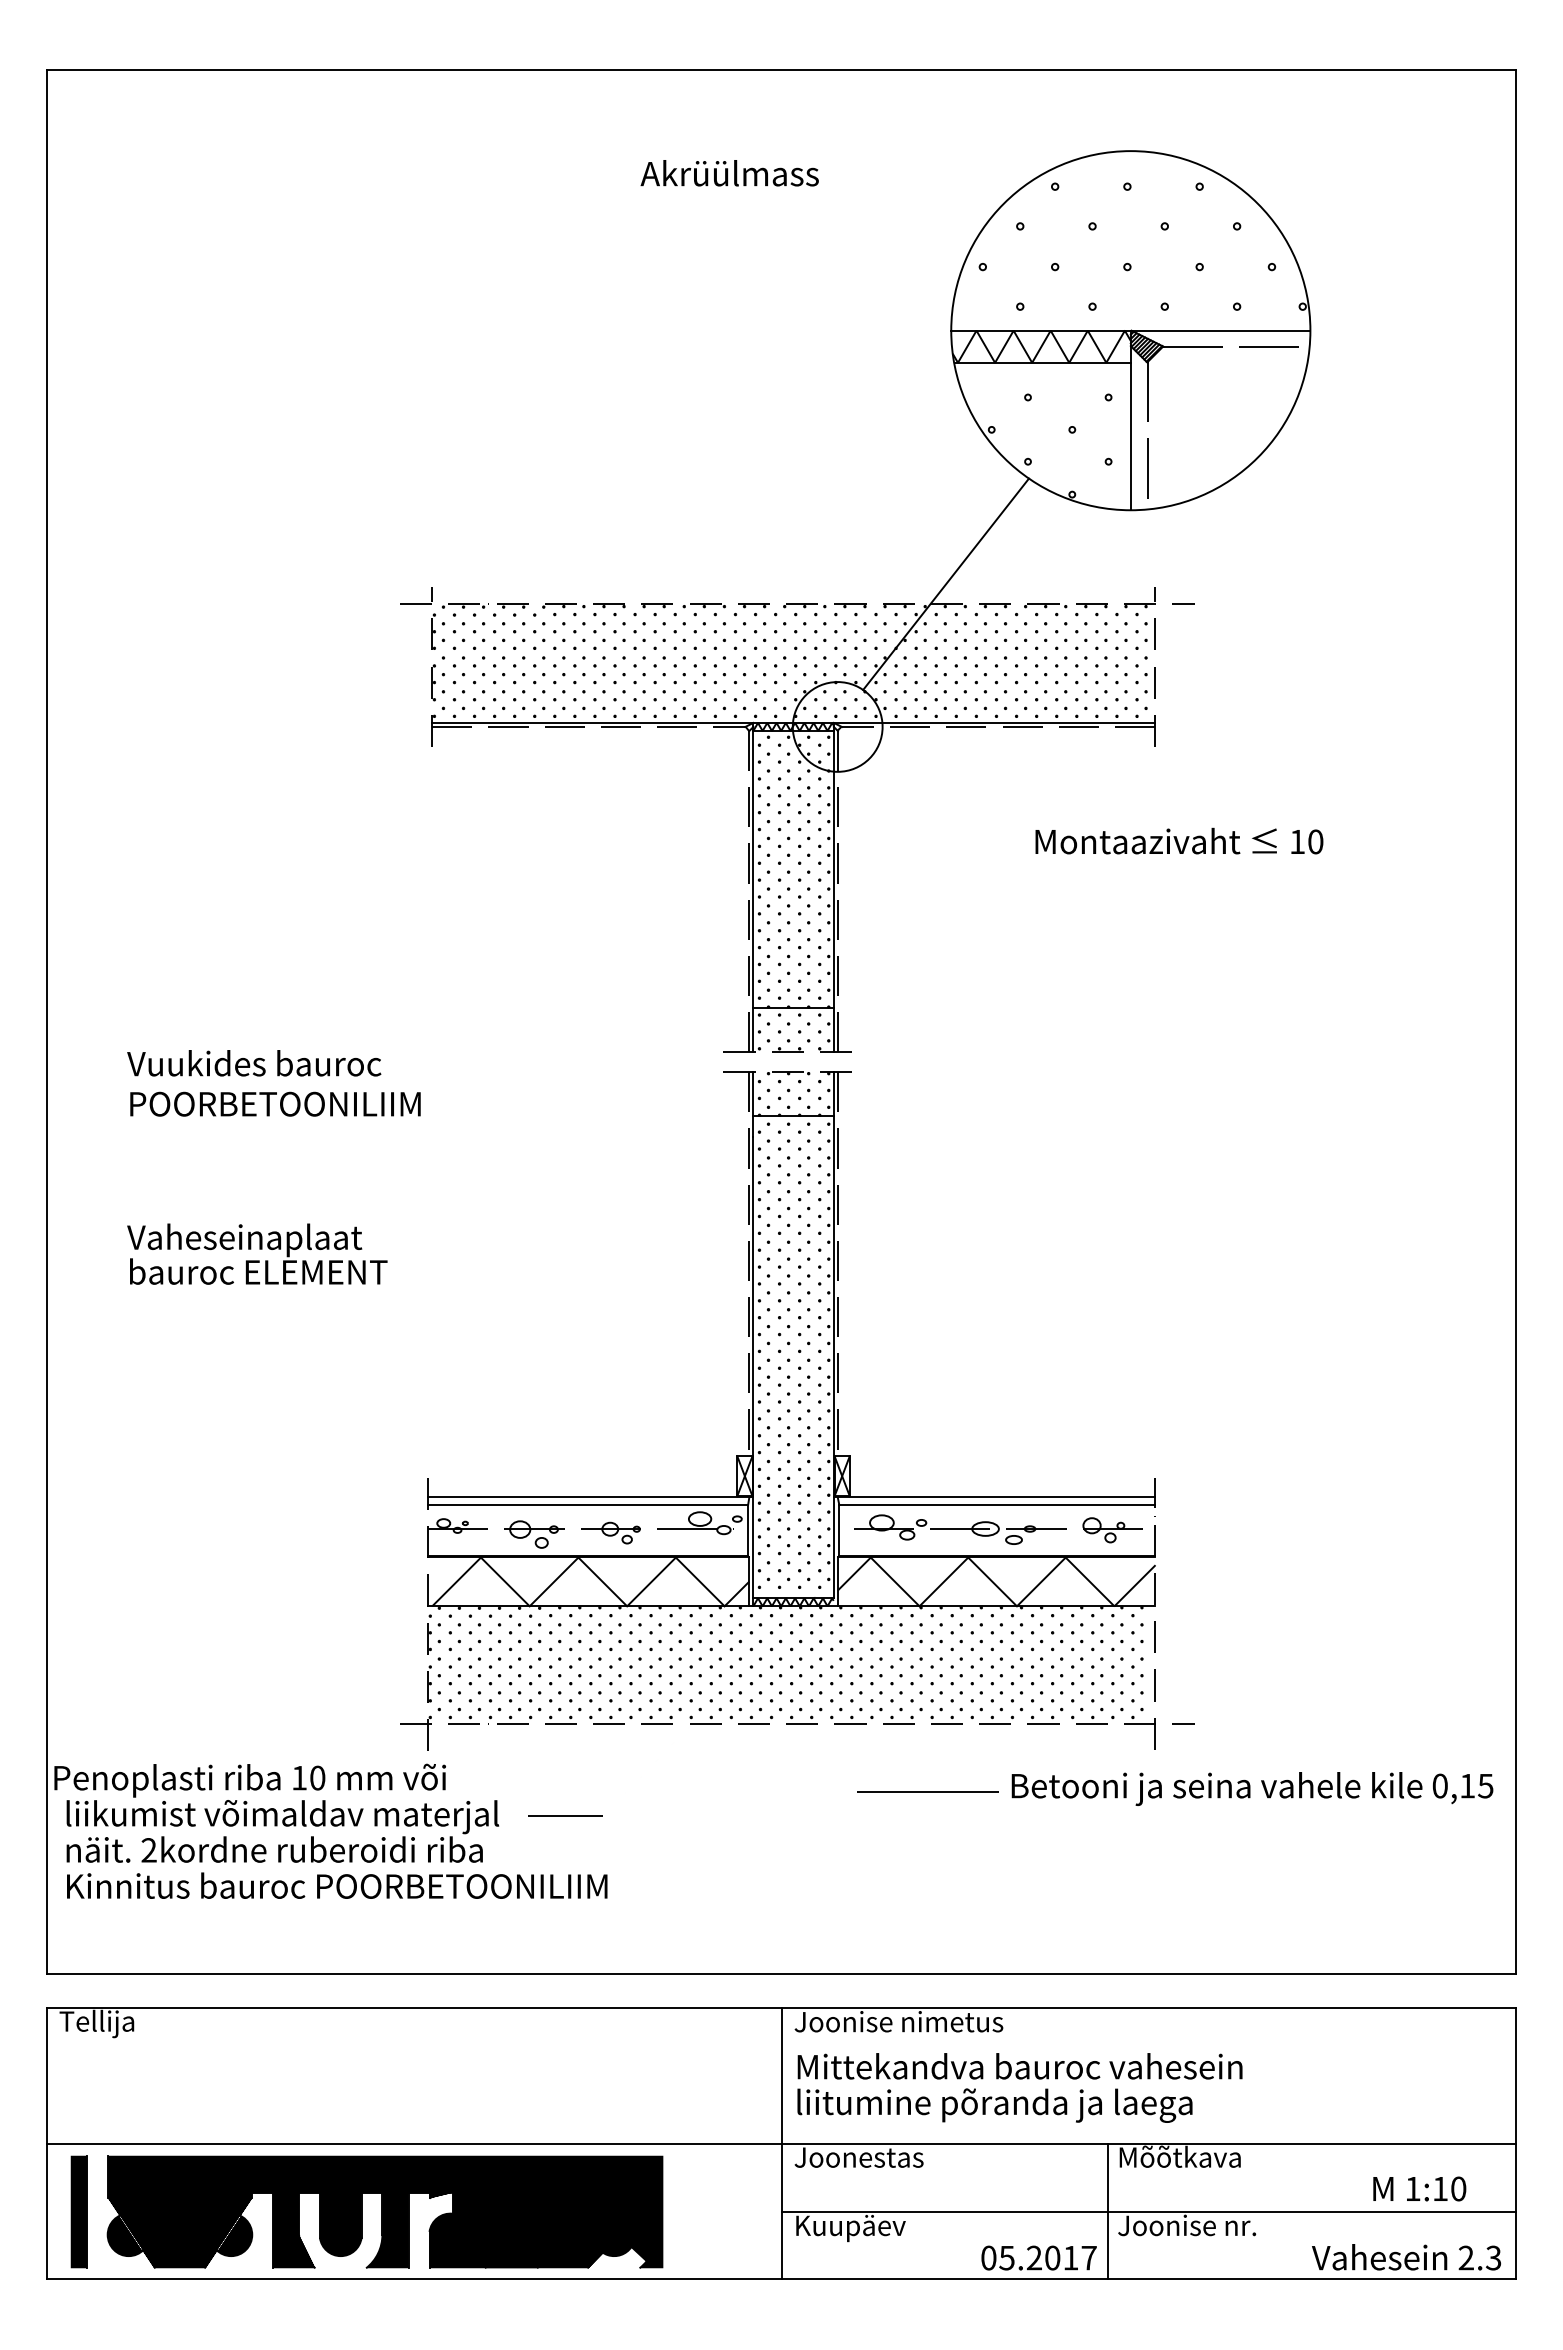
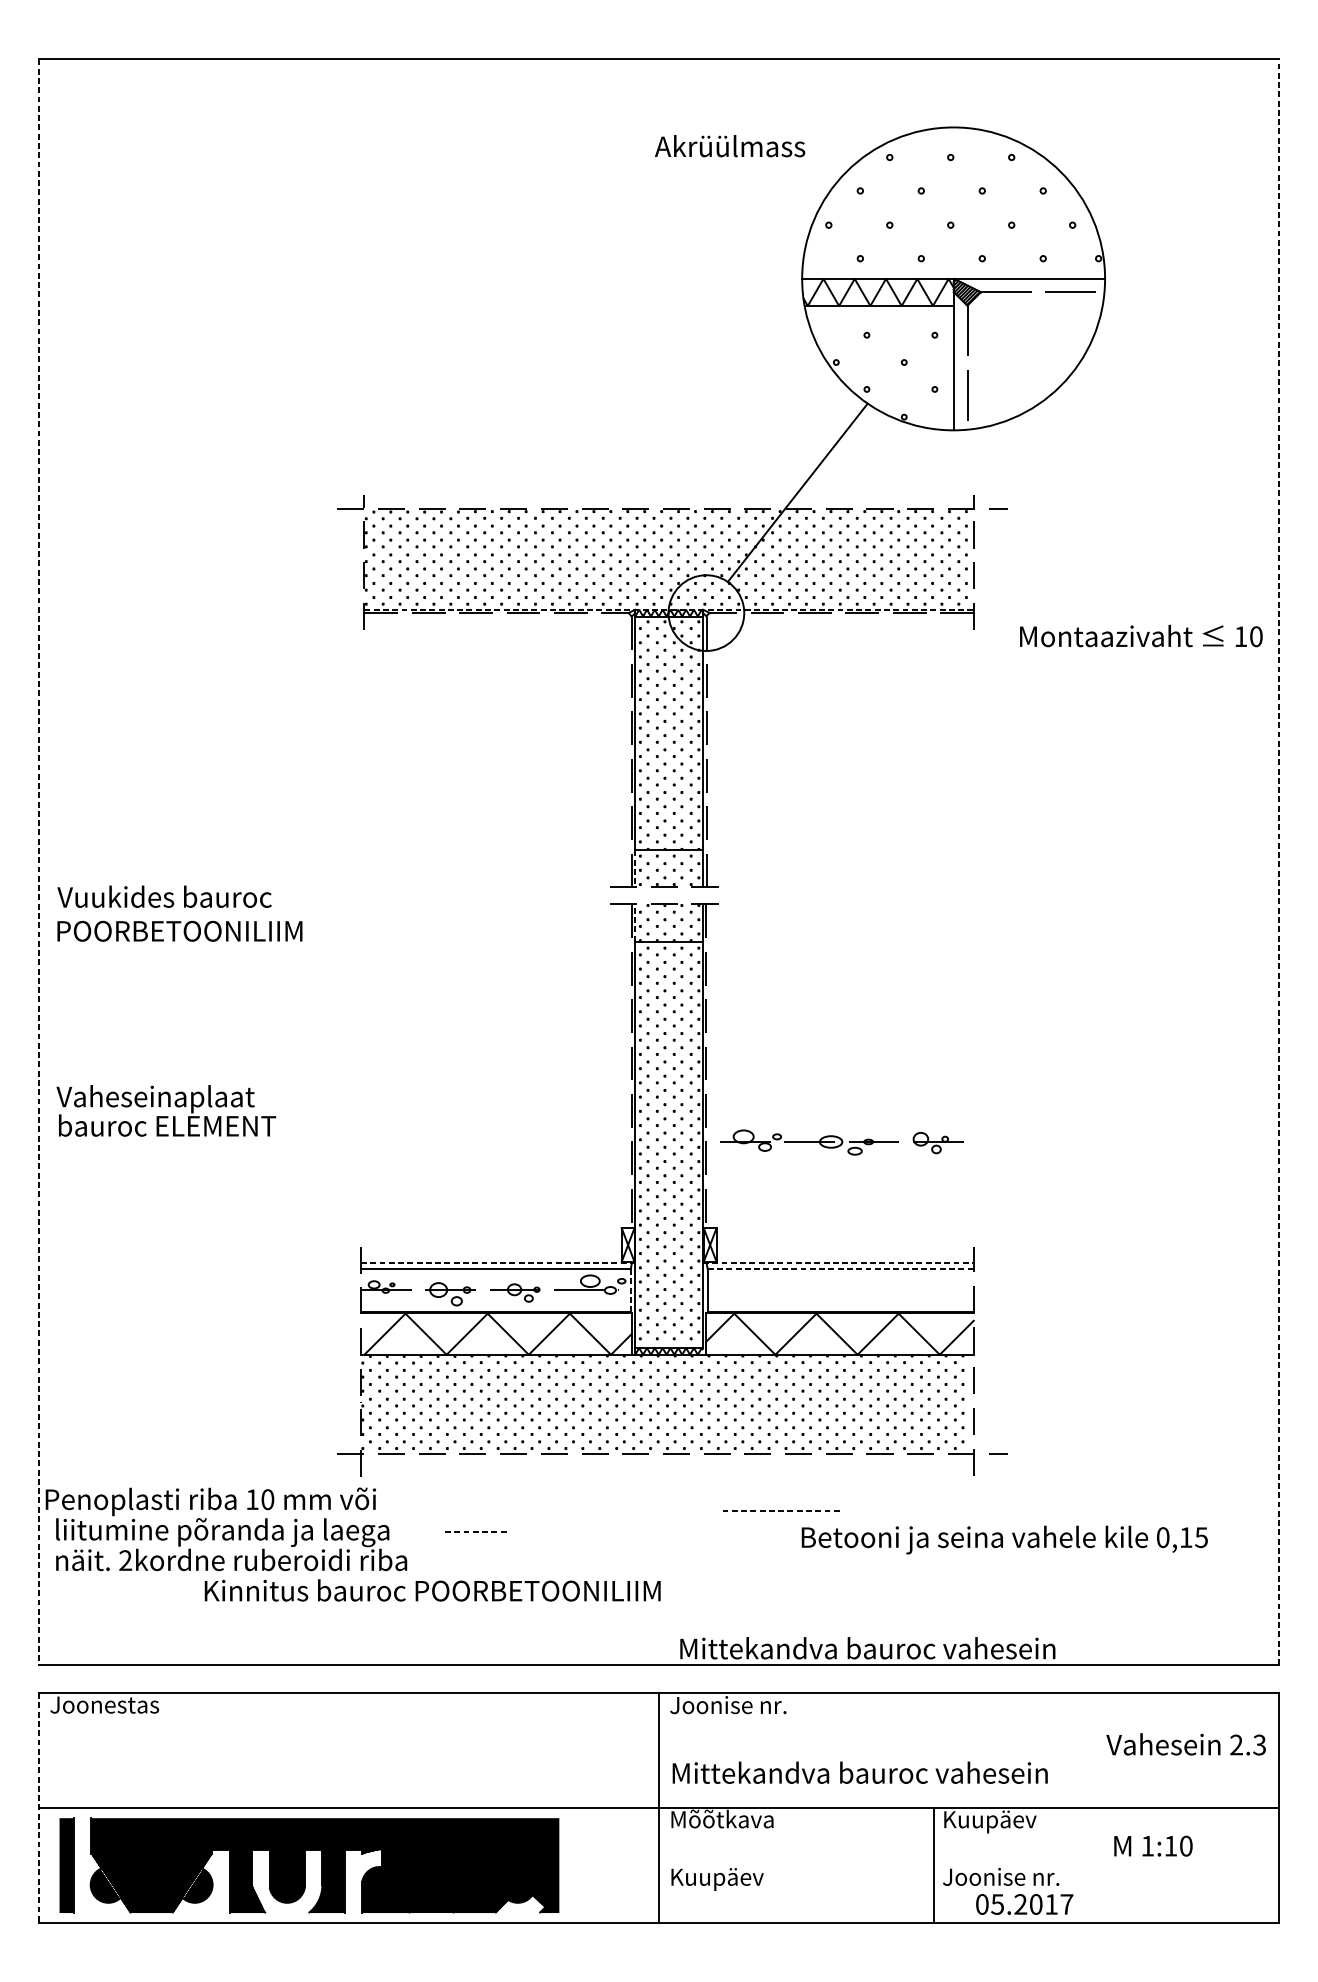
text: (729, 173) -> (729, 146), moved
line: (794, 722) -> (669, 609), solid -> dashed
text: (1179, 840) -> (1141, 635), moved
line: (46, 1022) -> (39, 862), solid -> dashed
line: (1516, 1022) -> (1278, 862), solid -> dashed
line: (753, 1030) -> (635, 869), solid -> dashed
text: (254, 1063) -> (164, 896), moved
line: (753, 1093) -> (635, 922), solid -> dashed
text: (275, 1103) -> (179, 930), moved
text: (257, 1253) -> (166, 1110), moved
line: (590, 1497) -> (497, 1262), solid -> dashed
line: (994, 1497) -> (838, 1262), solid -> dashed
line: (997, 1505) -> (841, 1269), solid -> dashed
line: (748, 1529) -> (631, 1289), solid -> dashed
part: (998, 1529) -> (842, 1142), moved
text: (1252, 1788) -> (1004, 1539), moved
line: (927, 1791) -> (782, 1510), solid -> dashed
line: (565, 1816) -> (476, 1532), solid -> dashed
text: (295, 1817) -> (249, 1532), liikumist võimaldav materjal -> liitumine põranda ja laega
text: (337, 1885) -> (432, 1590), moved
text: (960, 2021) -> (809, 1704), Joonise nimetus -> Joonise nr.
text: (123, 2023) -> (104, 1706), Tellija -> Joonestas
text: (1019, 2066) -> (867, 1648), moved
text: (1019, 2105) -> (859, 1775), liitumine põranda ja laega -> Mittekandva bauroc vahesein
line: (46, 2143) -> (39, 1807), solid -> dashed
text: (858, 2156) -> (723, 1818), Joonestas -> Mõõtkava
text: (1180, 2159) -> (995, 1821), Mõõtkava -> Kuupäev
text: (1419, 2188) -> (1153, 1845), moved
line: (1148, 2211) -> (968, 1865), removed
text: (1038, 2257) -> (1024, 1903), moved
text: (1406, 2257) -> (1186, 1744), moved

